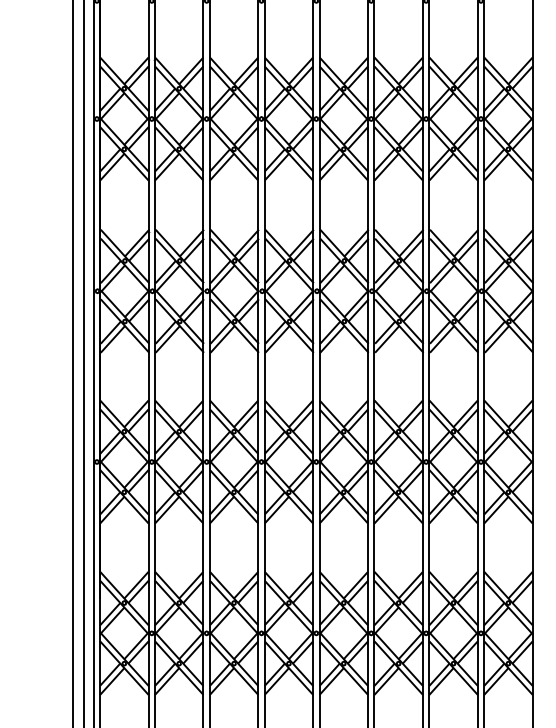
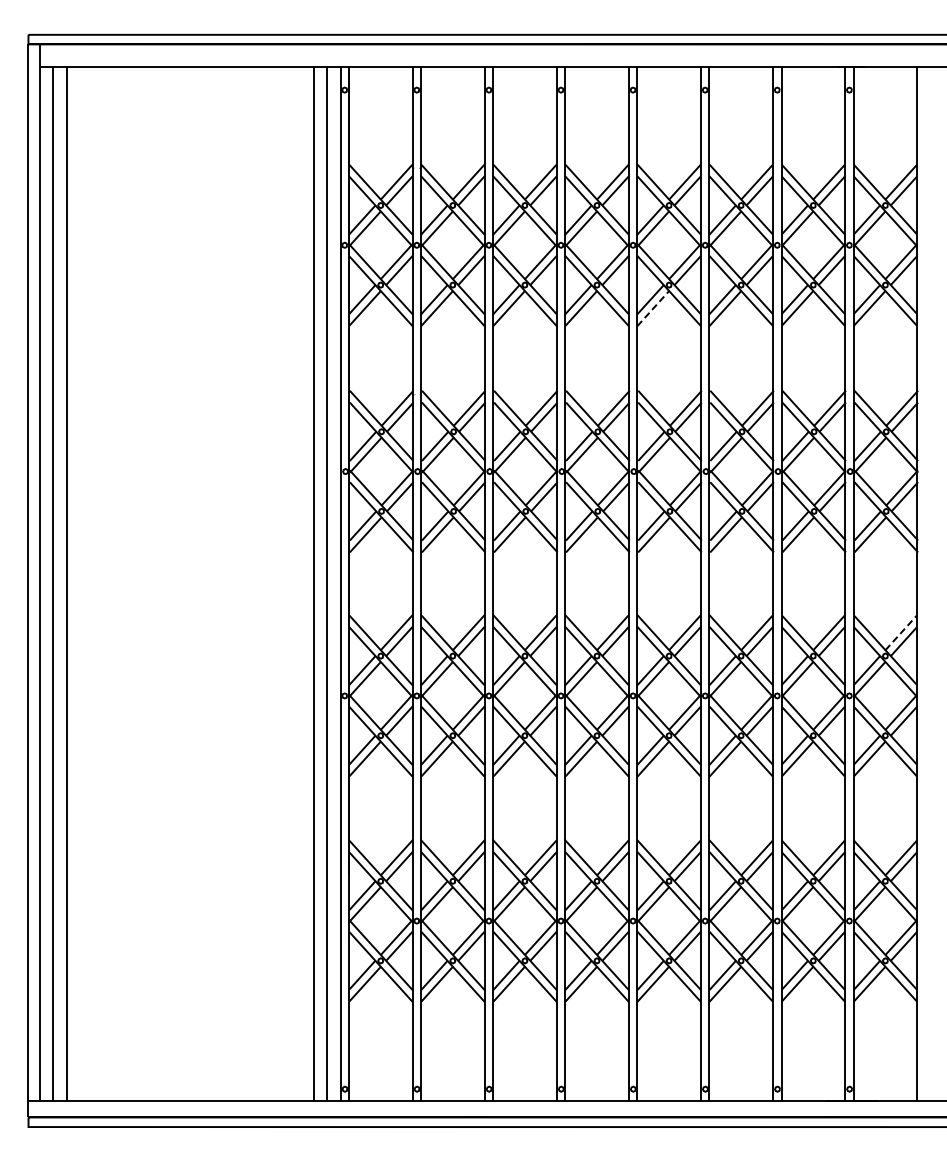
line: (331, 167) -> (653, 308), solid -> dashed
line: (520, 413) -> (901, 632), solid -> dashed

